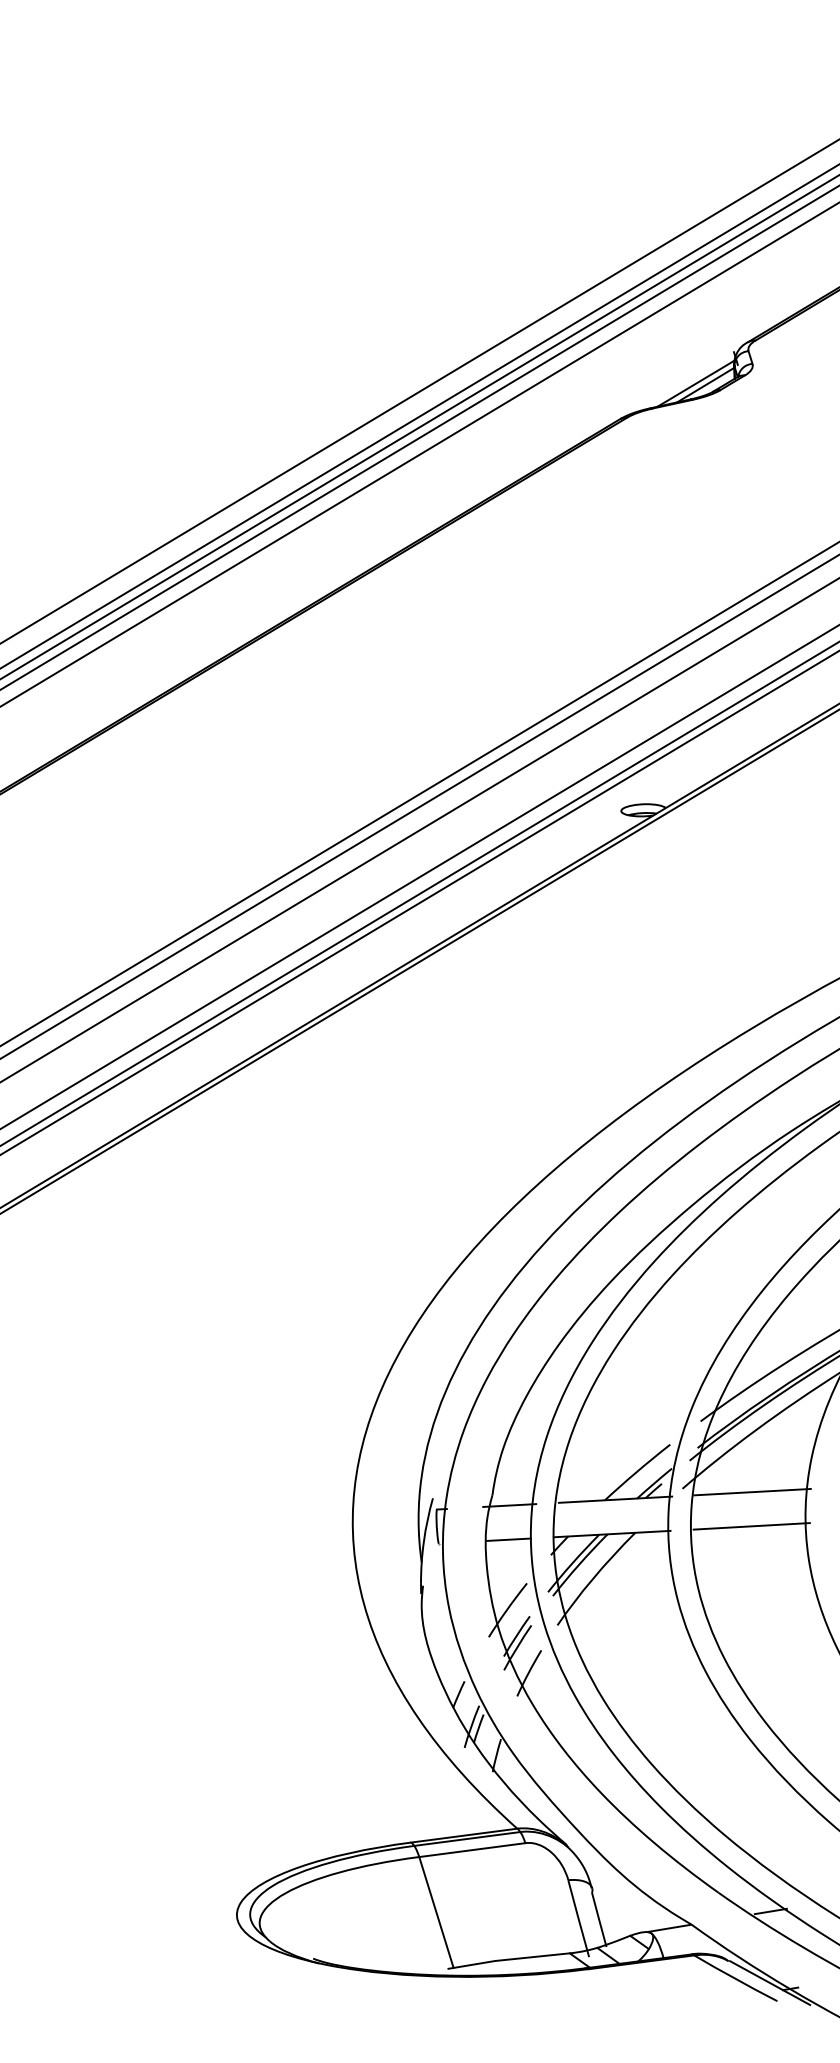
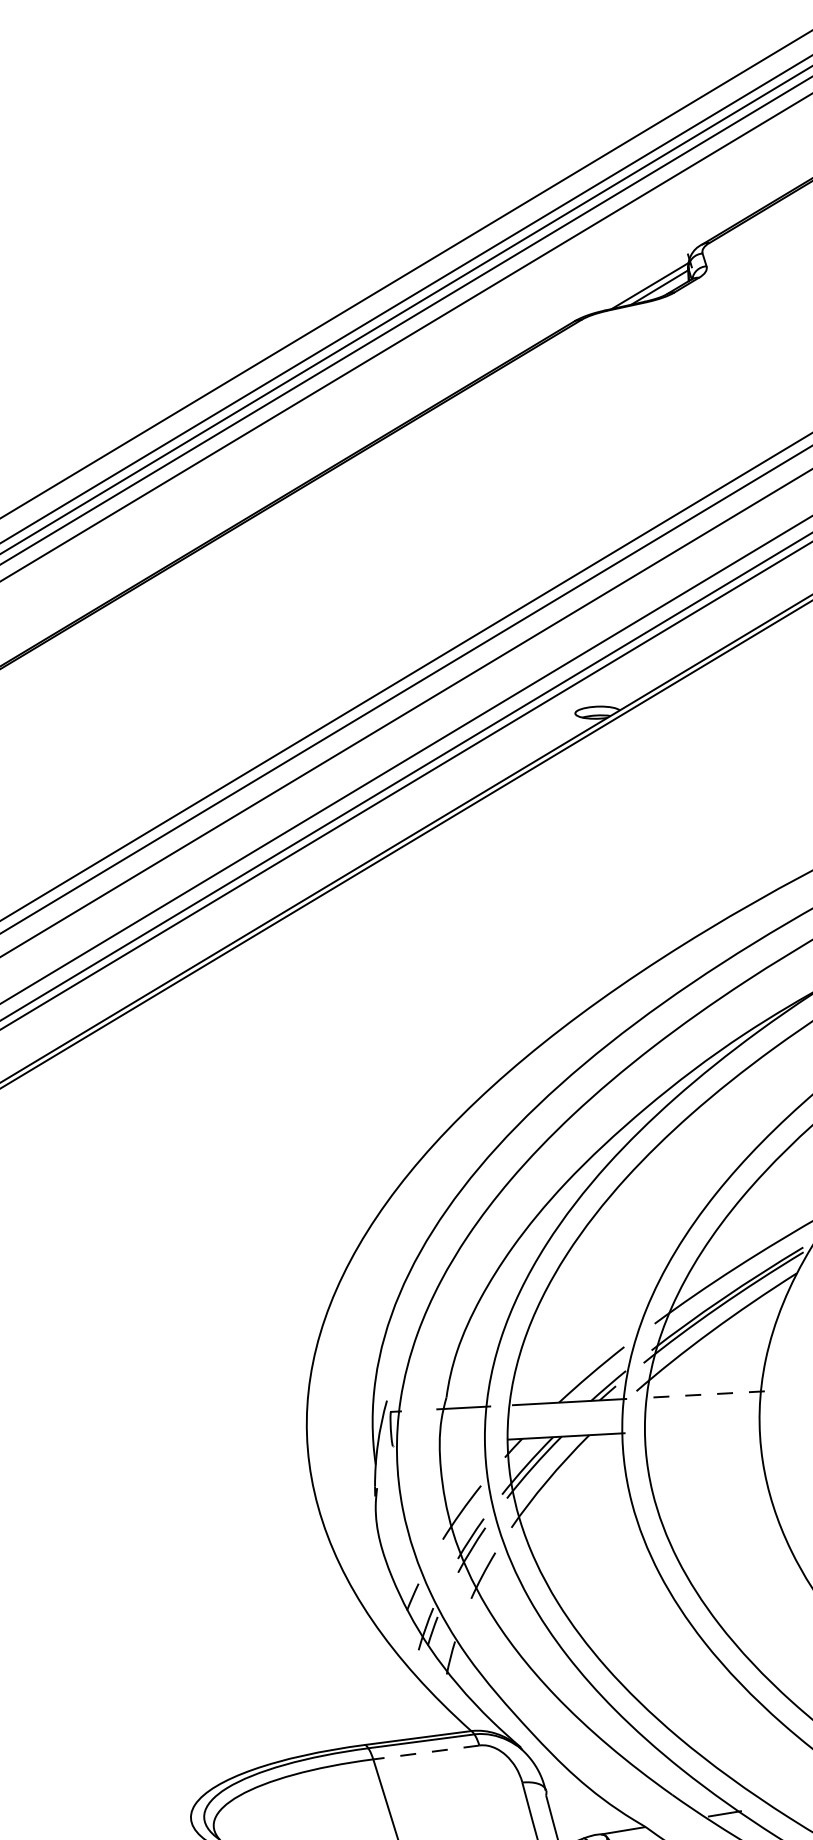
line: (752, 1492) -> (706, 1394), solid -> dashed
line: (751, 1526) -> (705, 1428), removed
line: (509, 1539) -> (463, 1441), removed
line: (471, 1850) -> (425, 1752), solid -> dashed

